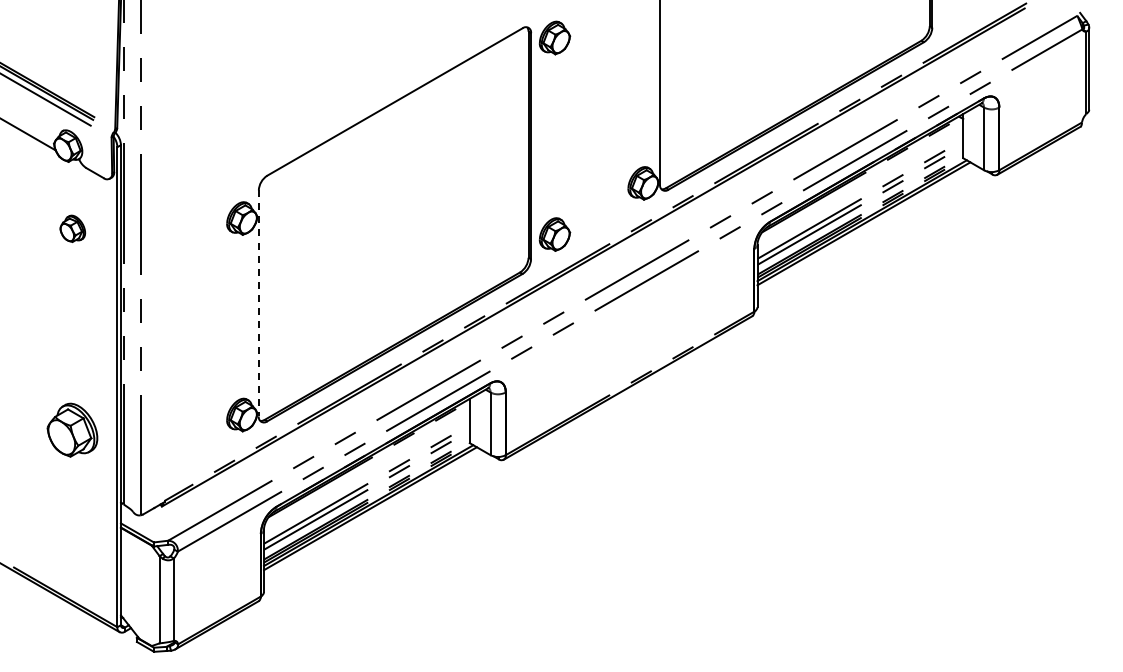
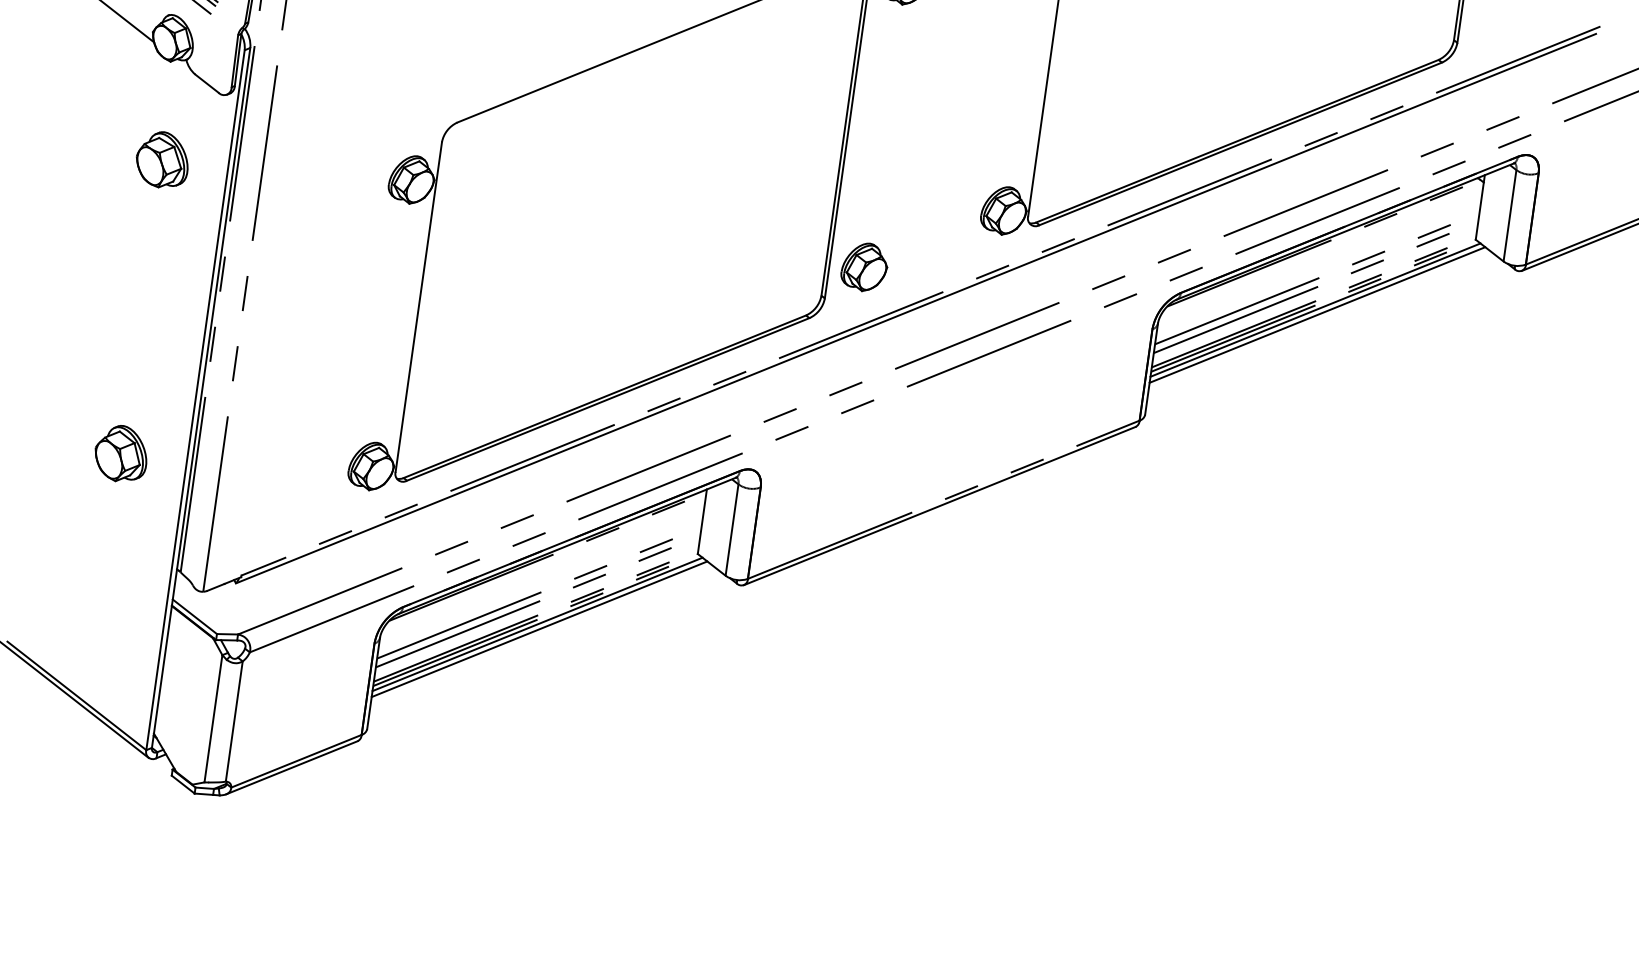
part: (72, 228) -> (162, 159), size x1.43
line: (258, 303) -> (418, 307), dashed -> solid
part: (72, 430) -> (121, 454), size x0.71

